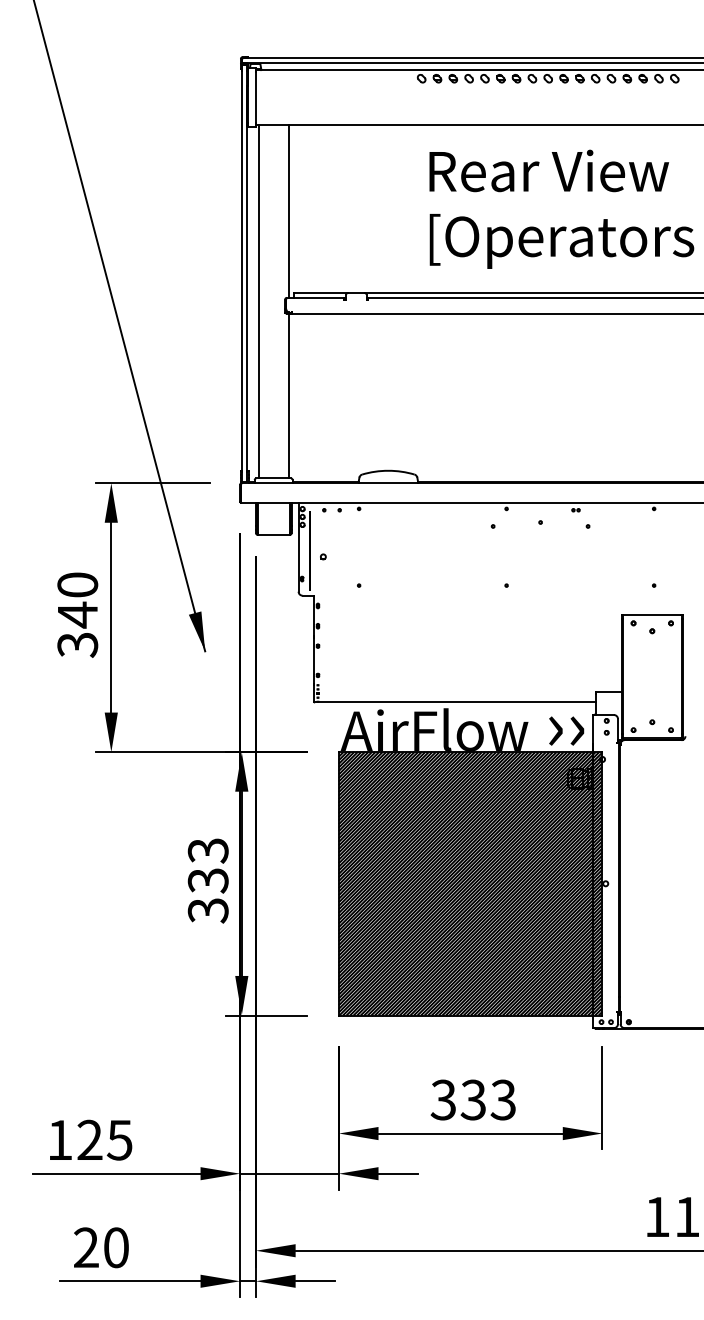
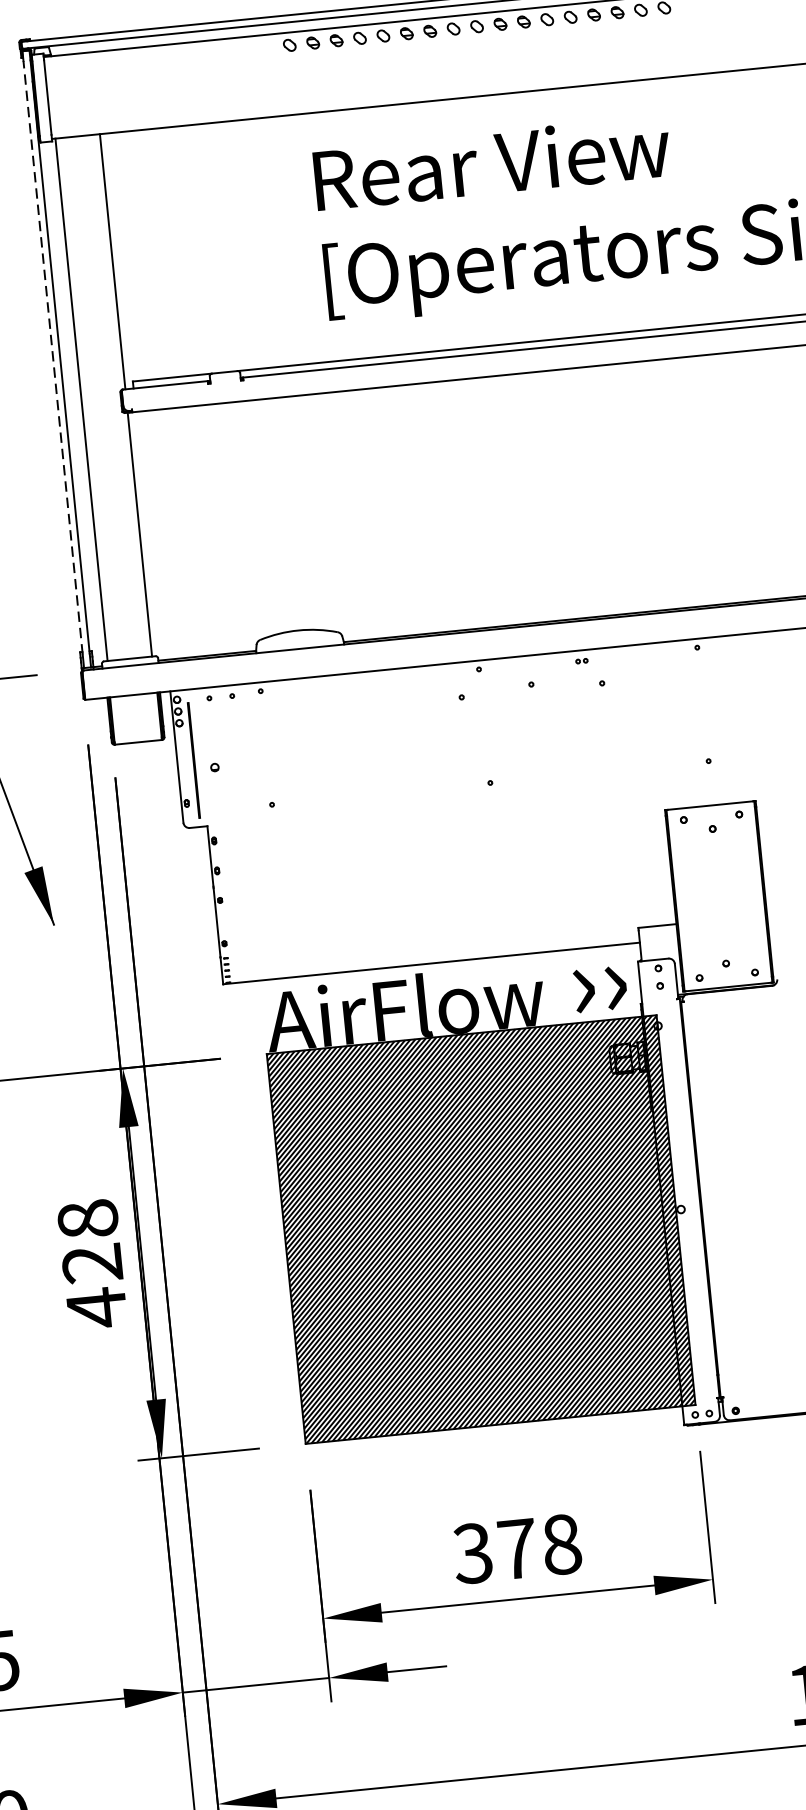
line: (242, 271) -> (53, 357), solid -> dashed
text: (207, 881) -> (91, 1265), 333 -> 428
text: (488, 1099) -> (539, 1546), 333 -> 378

